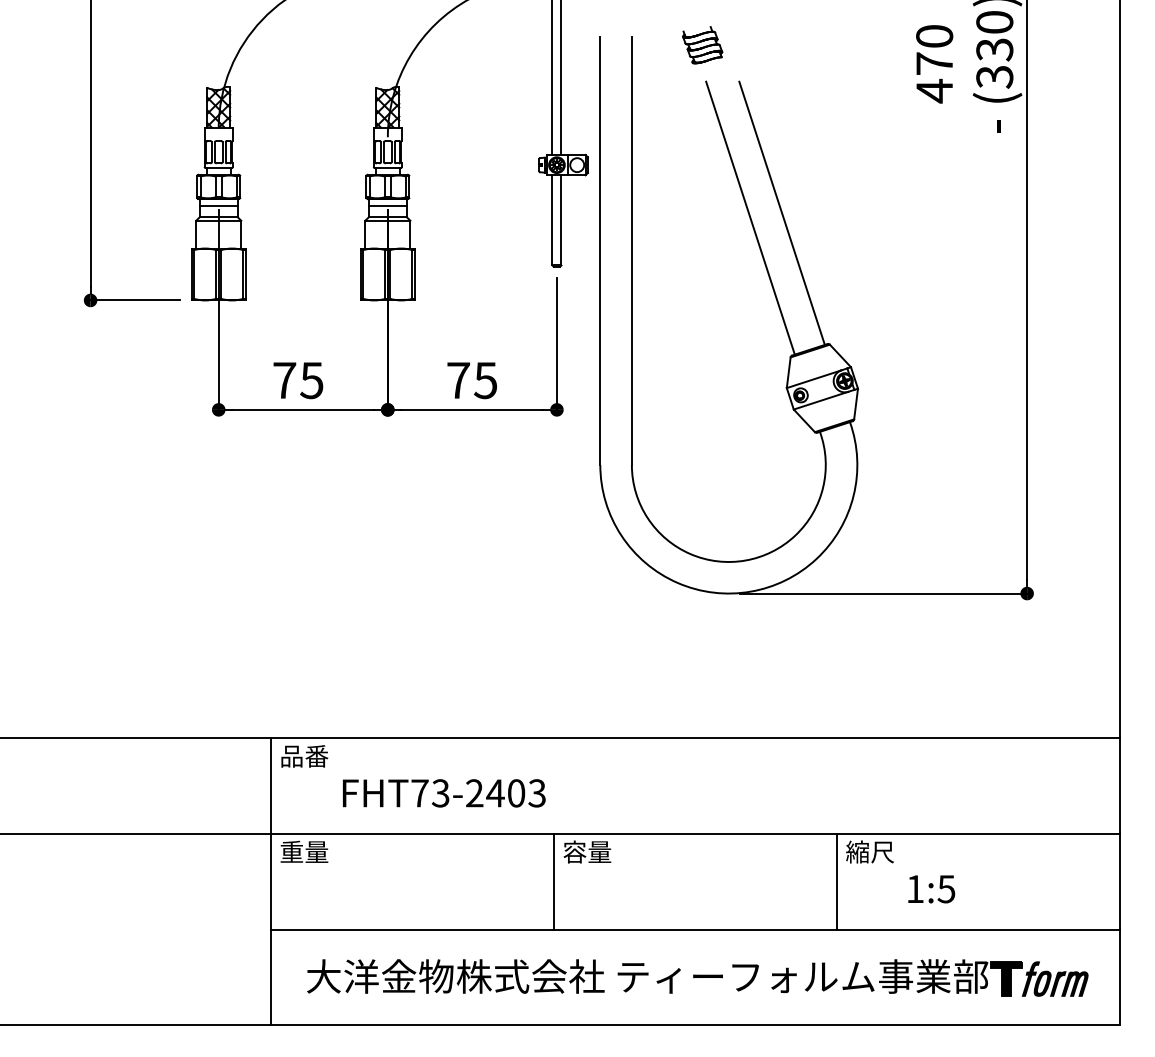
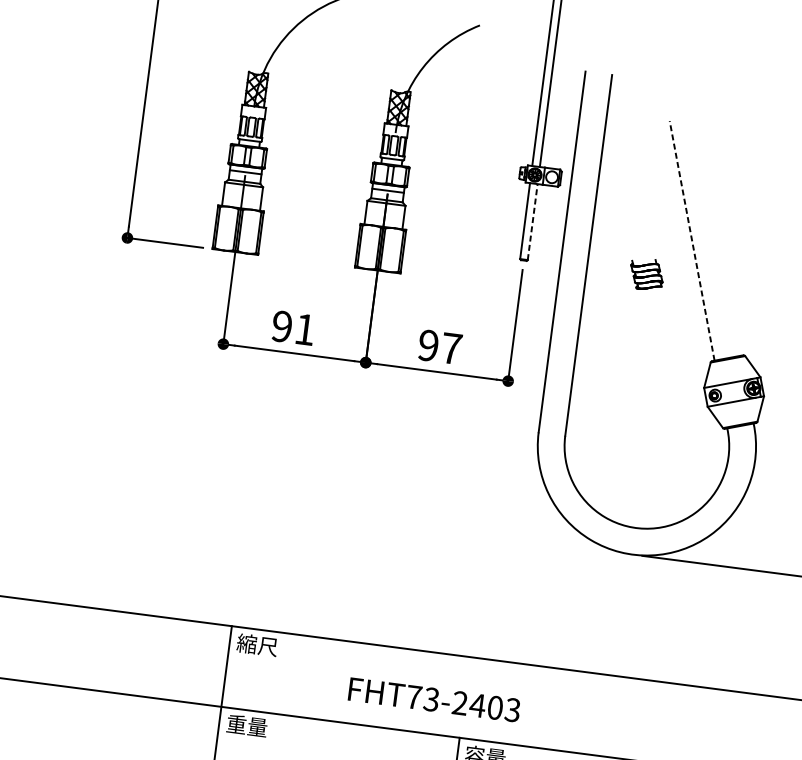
part: (702, 45) -> (646, 274), moved
line: (781, 212) -> (718, 239), removed
line: (750, 218) -> (692, 241), solid -> dashed
line: (561, 219) -> (532, 221), solid -> dashed
text: (298, 380) -> (293, 328), 75 -> 91
text: (472, 380) -> (440, 347), 75 -> 97
text: (304, 755) -> (257, 644), 品番 -> 縮尺
text: (444, 793) -> (434, 700), moved

